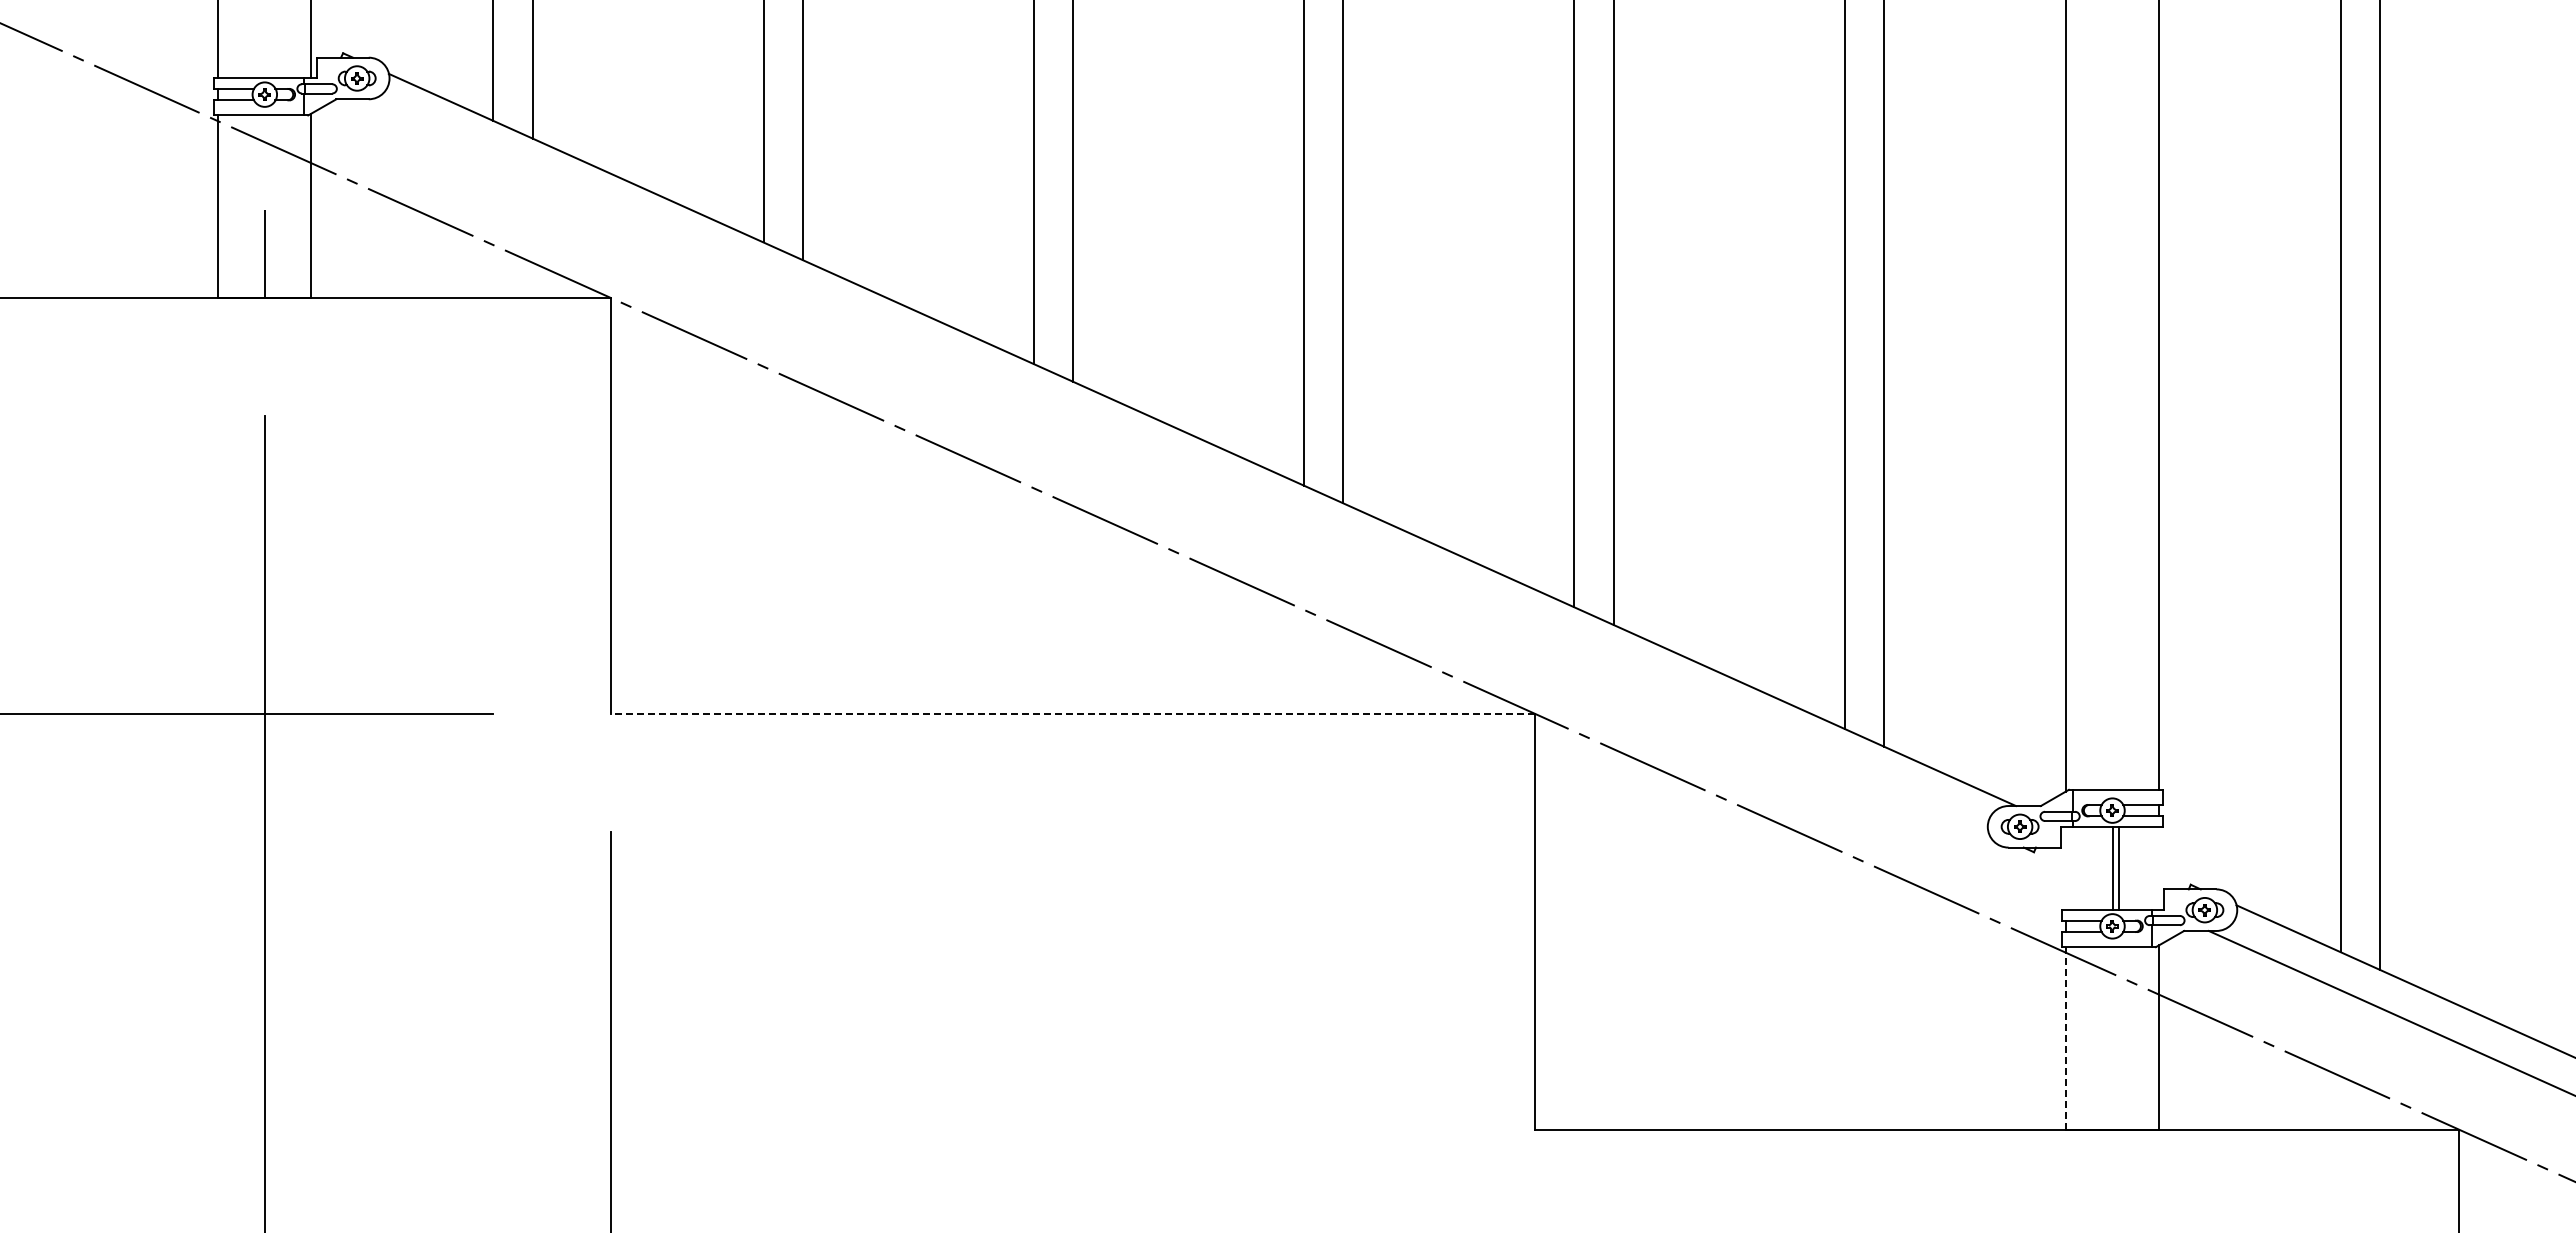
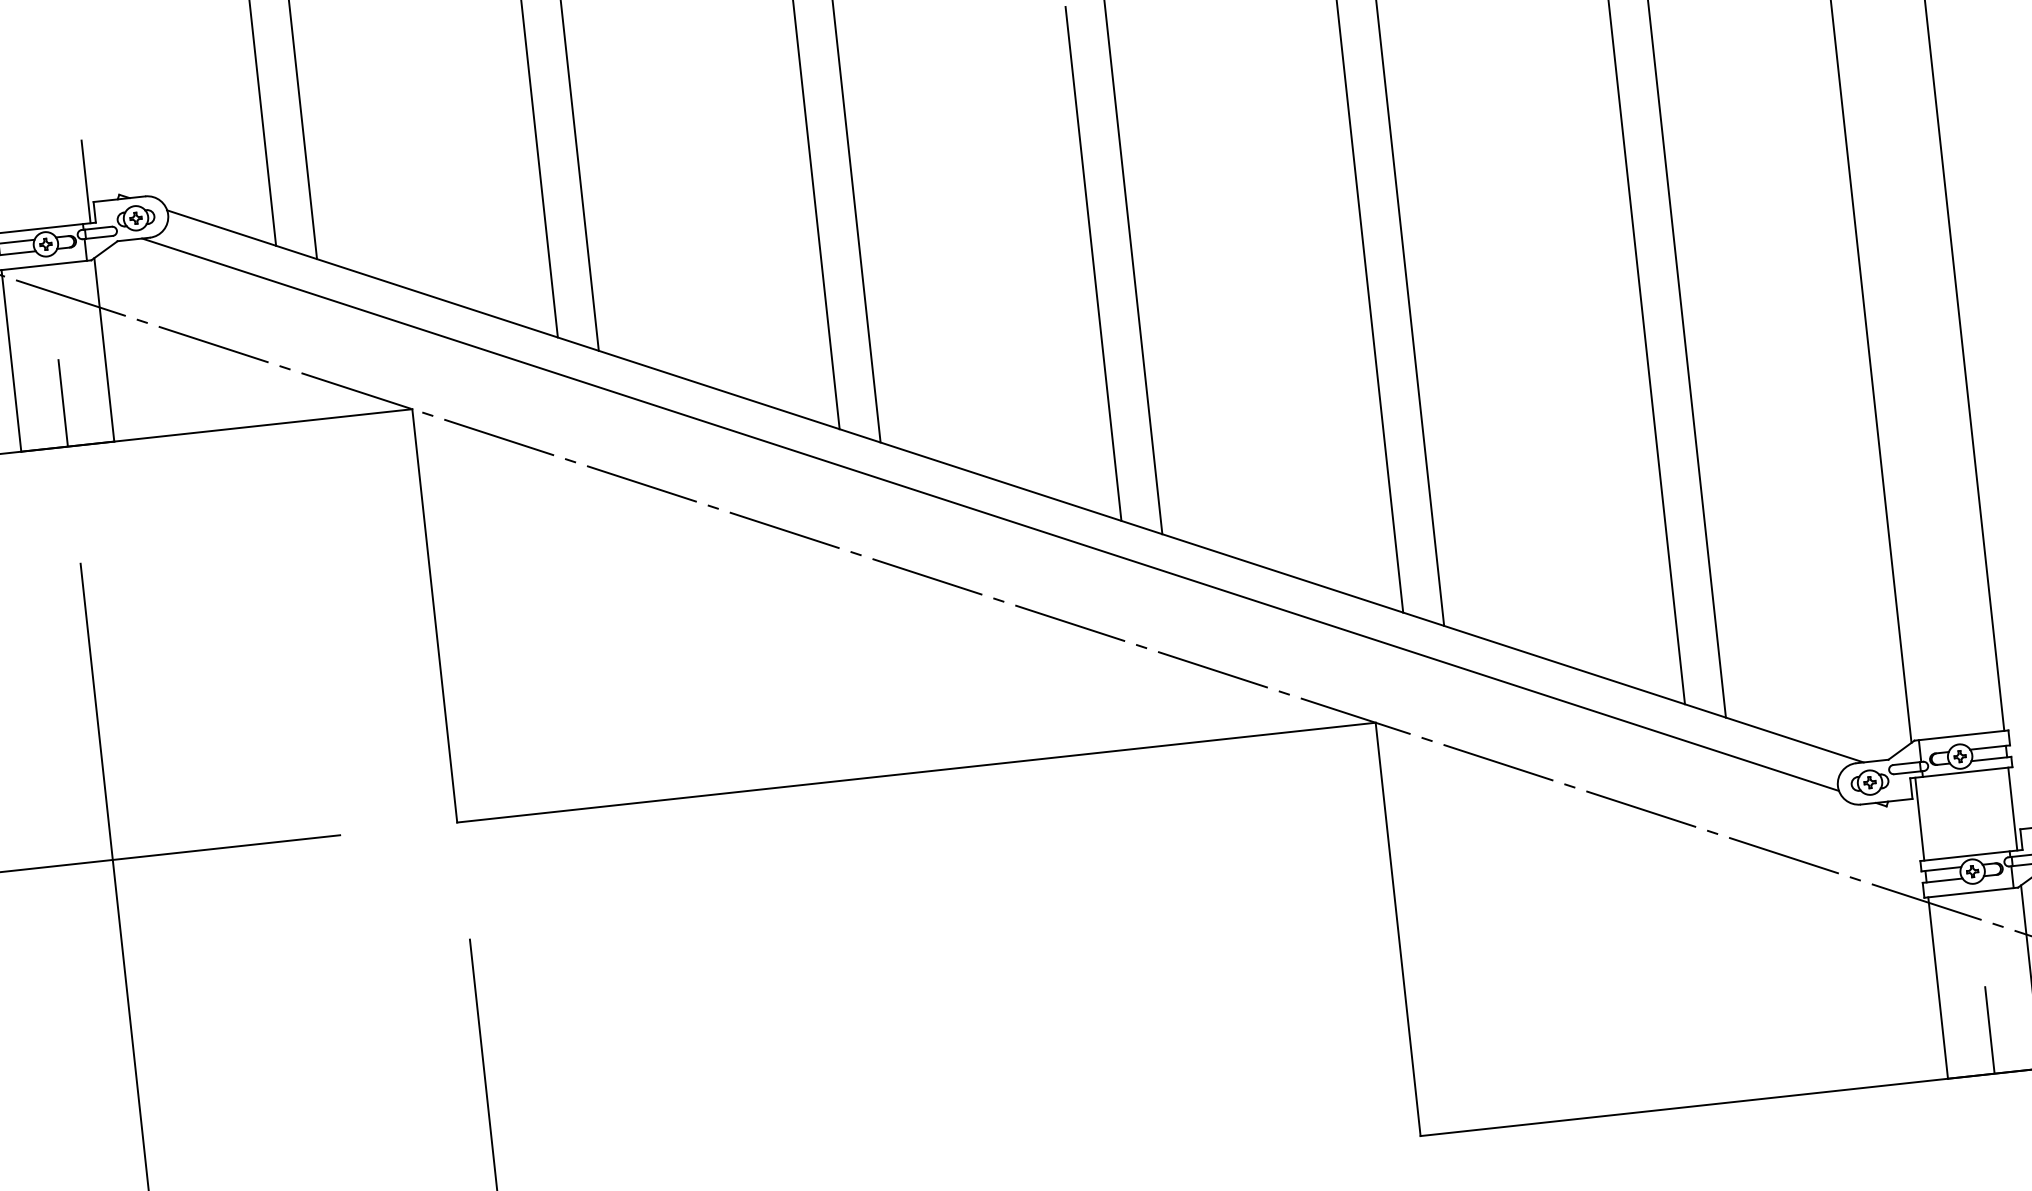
line: (1174, 465) -> (990, 514), added
line: (1073, 713) -> (916, 772), dashed -> solid
line: (2112, 868) -> (1919, 819), moved
line: (2119, 868) -> (2013, 809), moved
line: (2065, 1037) -> (1937, 987), dashed -> solid
line: (2112, 1085) -> (1989, 1029), added

